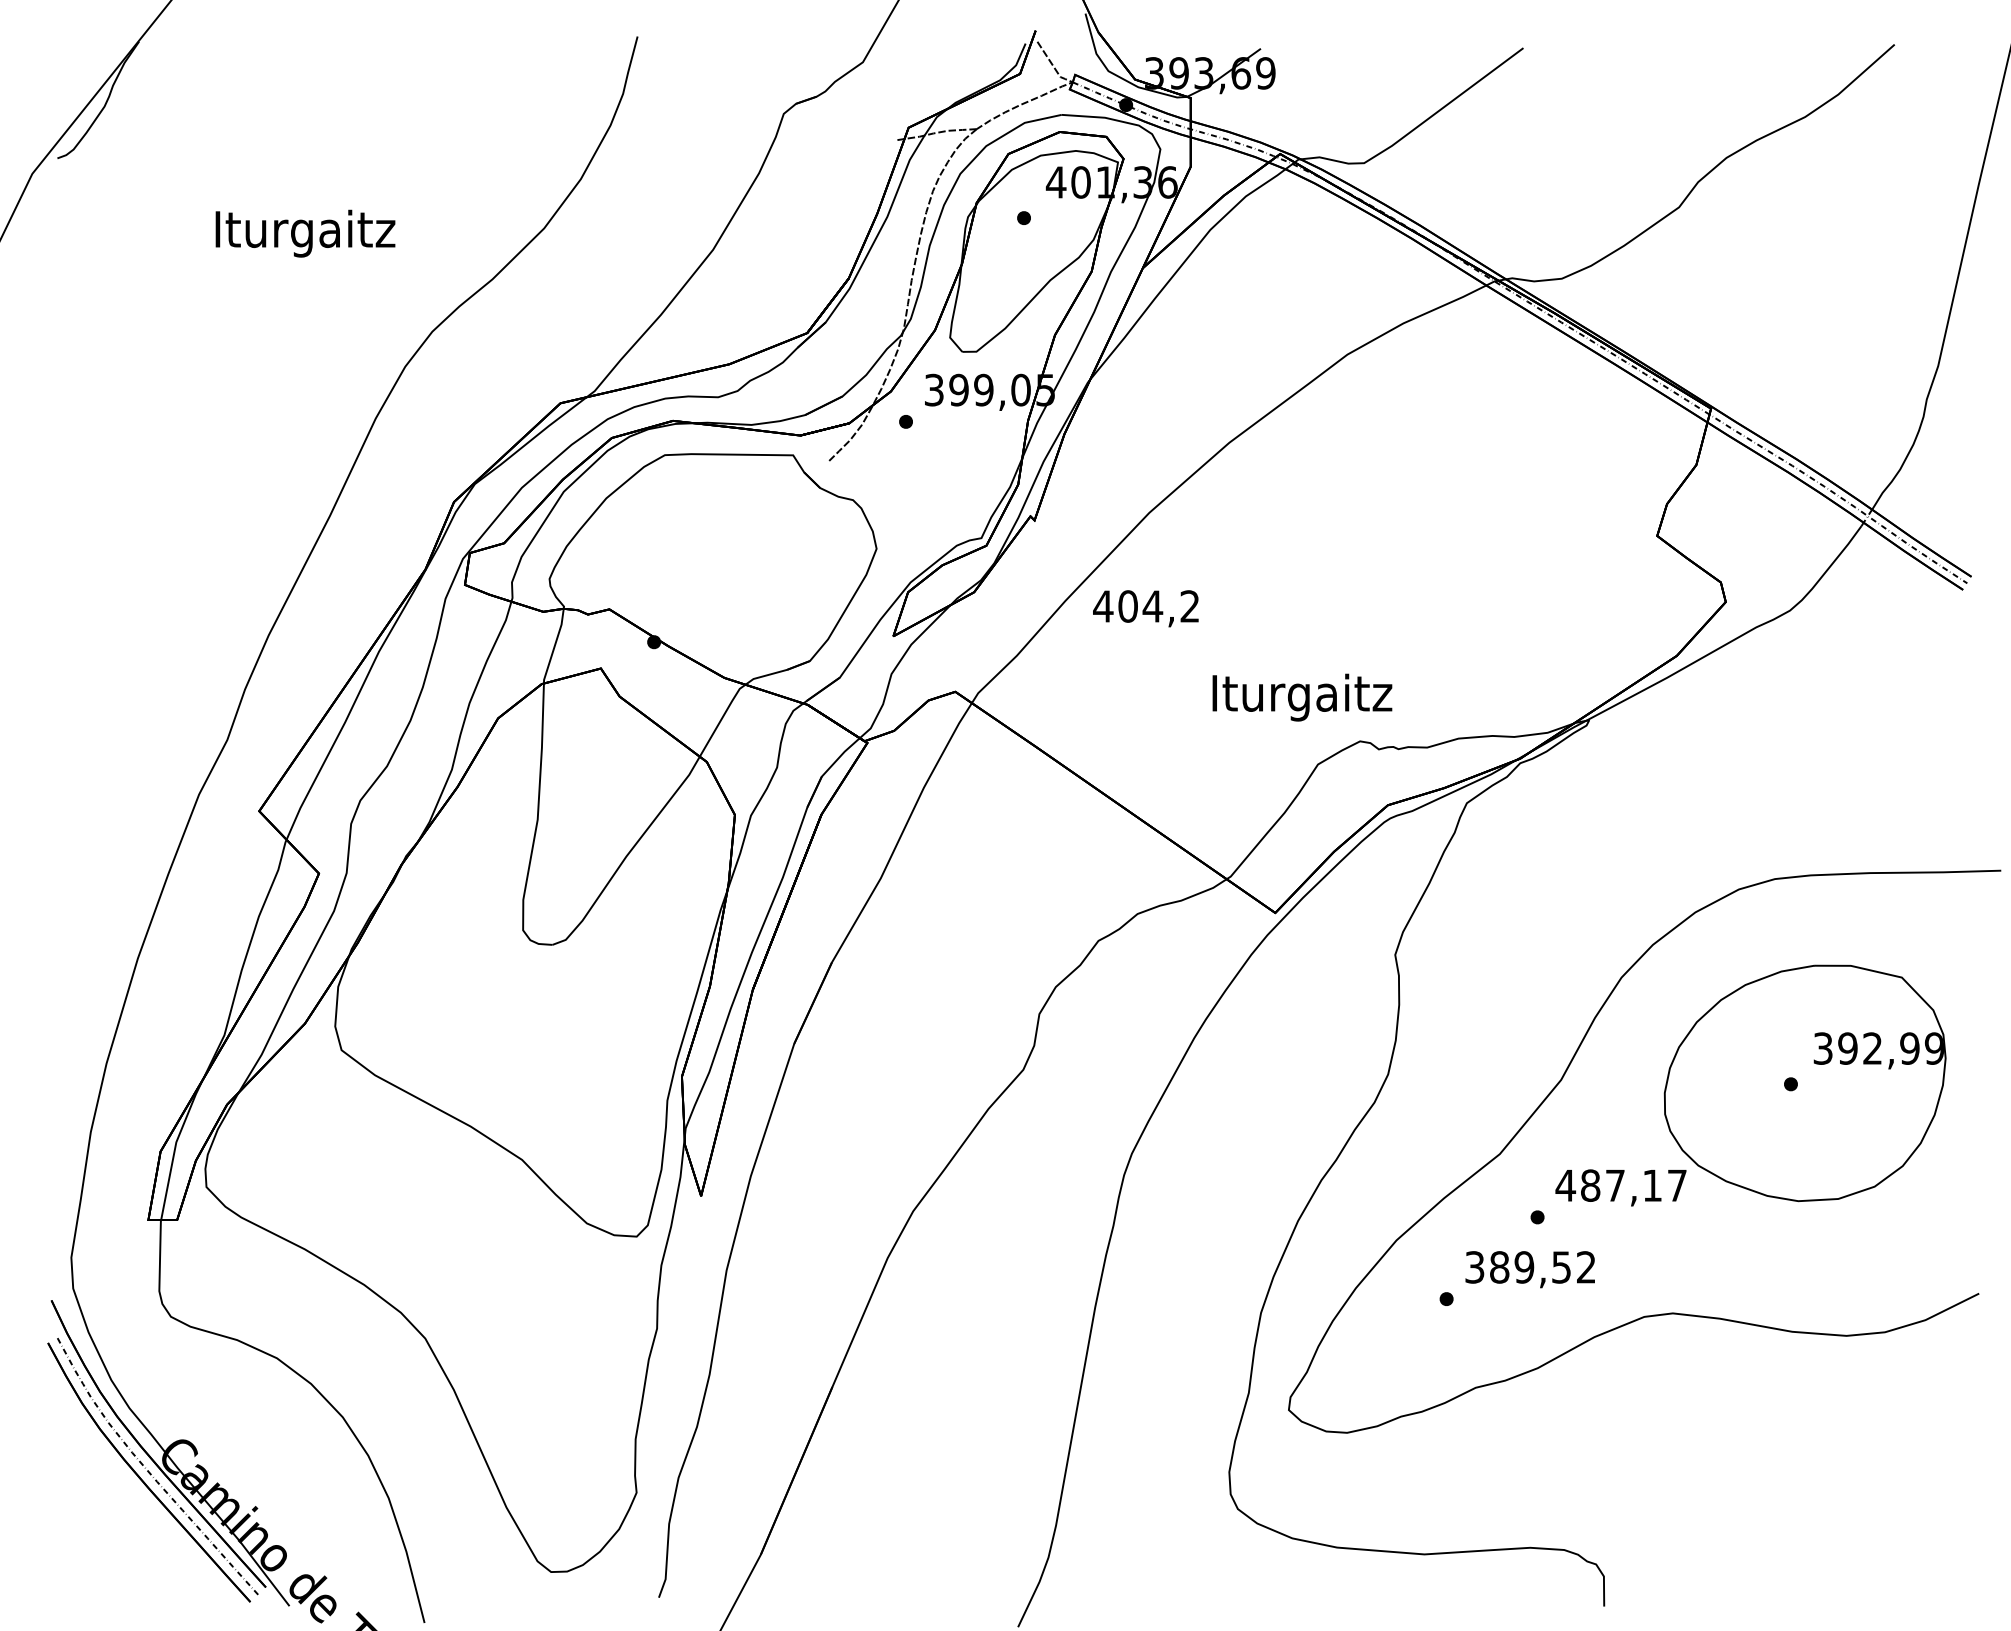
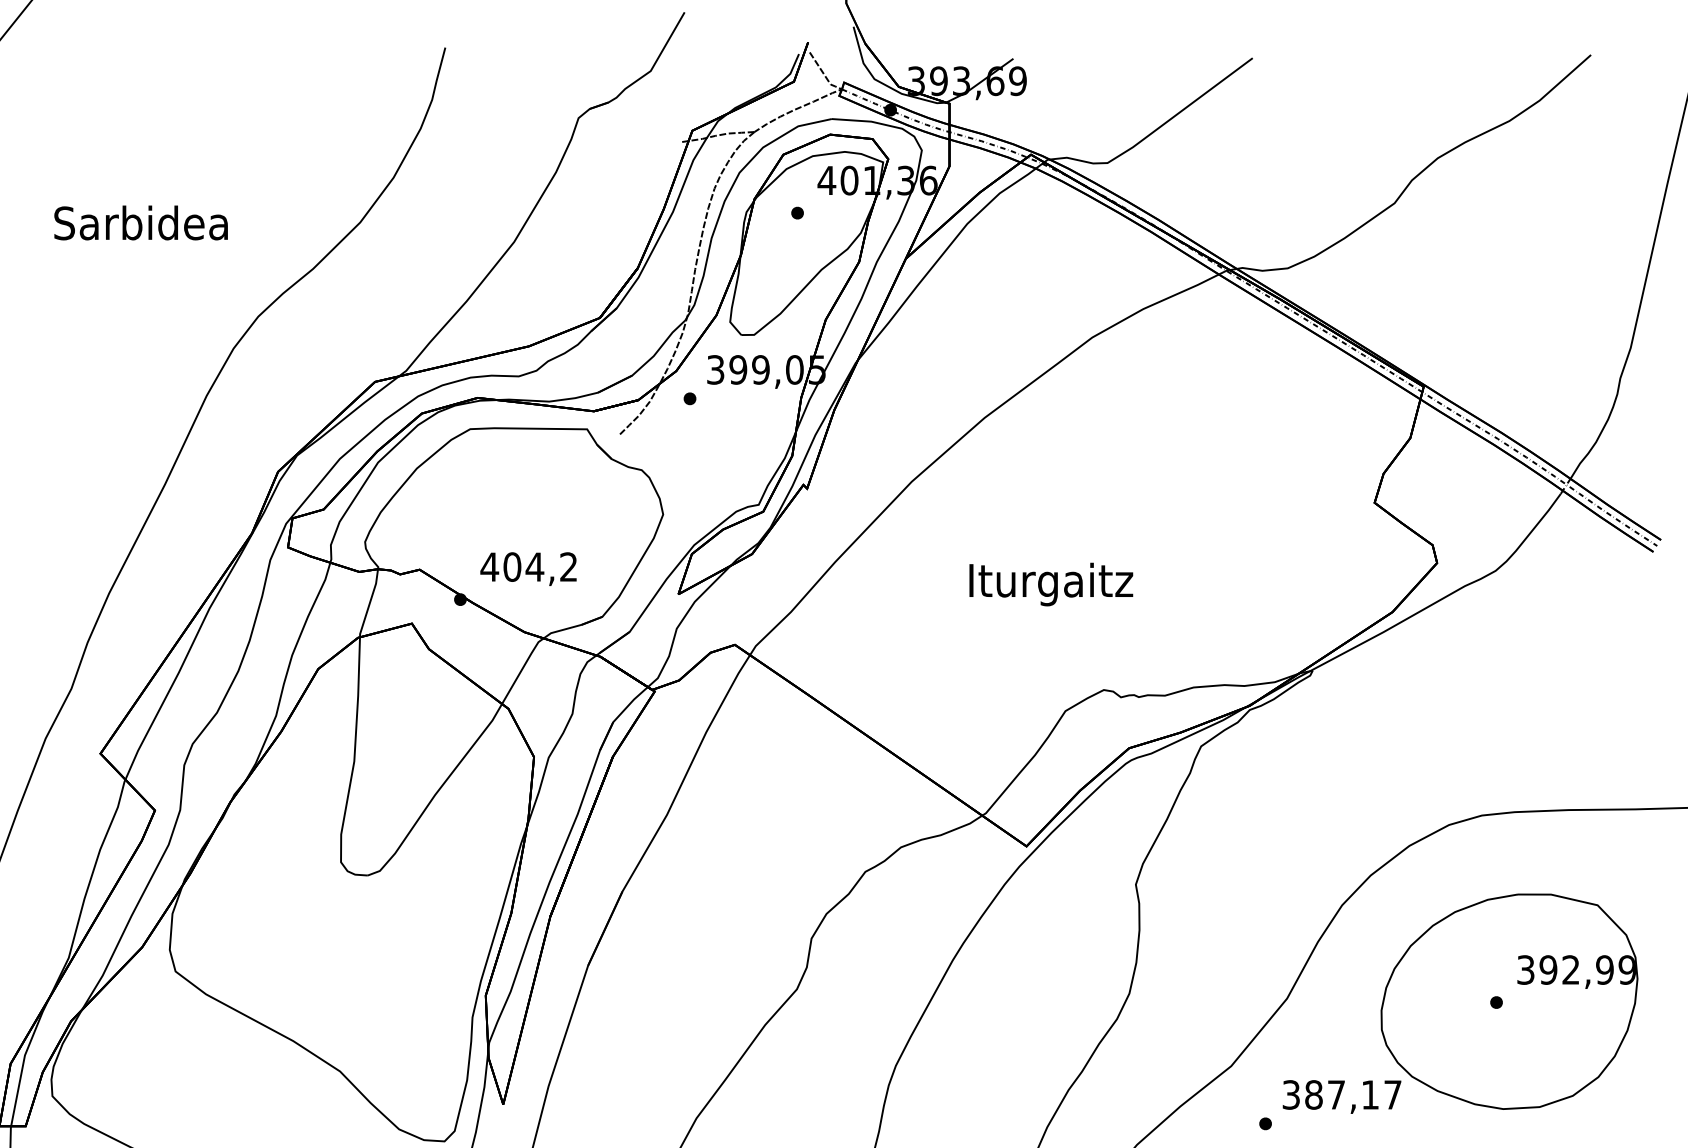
text: (303, 233) -> (140, 227), Iturgaitz -> Sarbidea
text: (1145, 608) -> (528, 568), moved
text: (1302, 697) -> (1051, 584), moved
text: (1565, 1185) -> (1291, 1094), 487,17 -> 387,17

